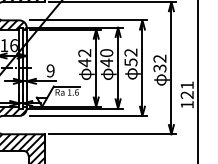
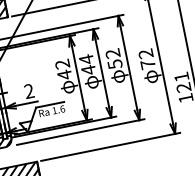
text: (106, 52) -> (86, 58), 40 -> 44
text: (159, 68) -> (147, 64), 32 -> 72
text: (50, 71) -> (29, 91), 9 -> 2

